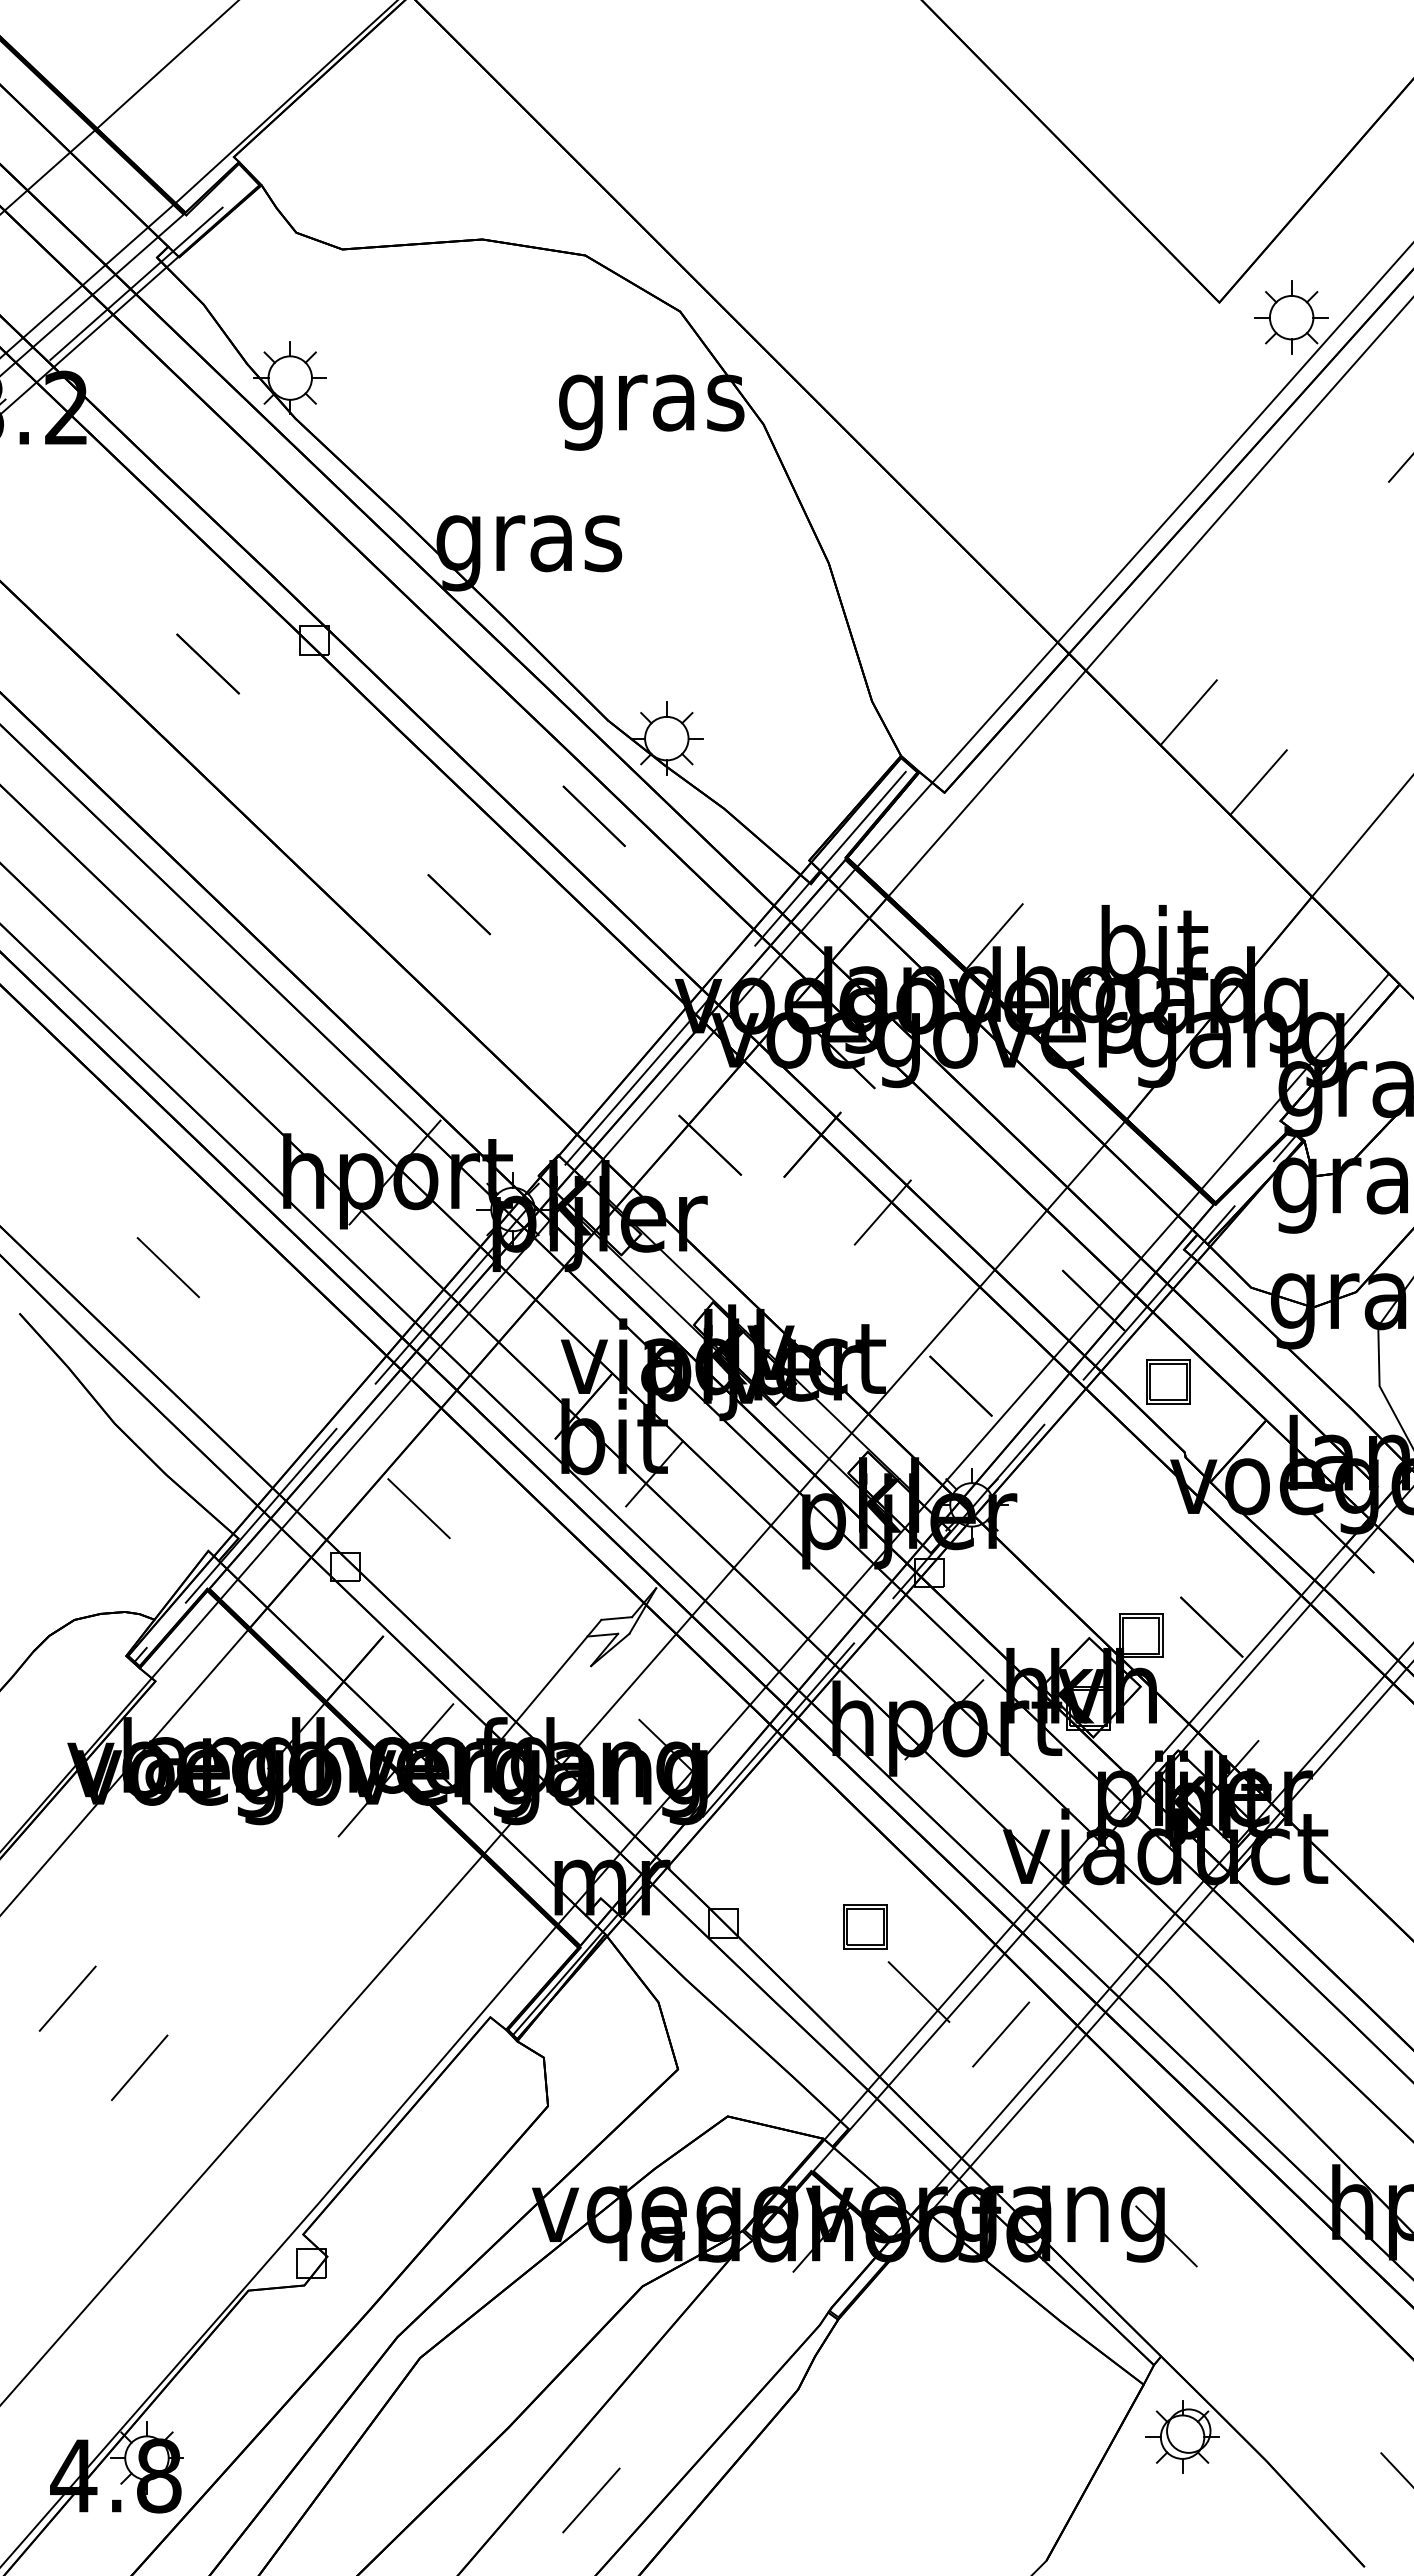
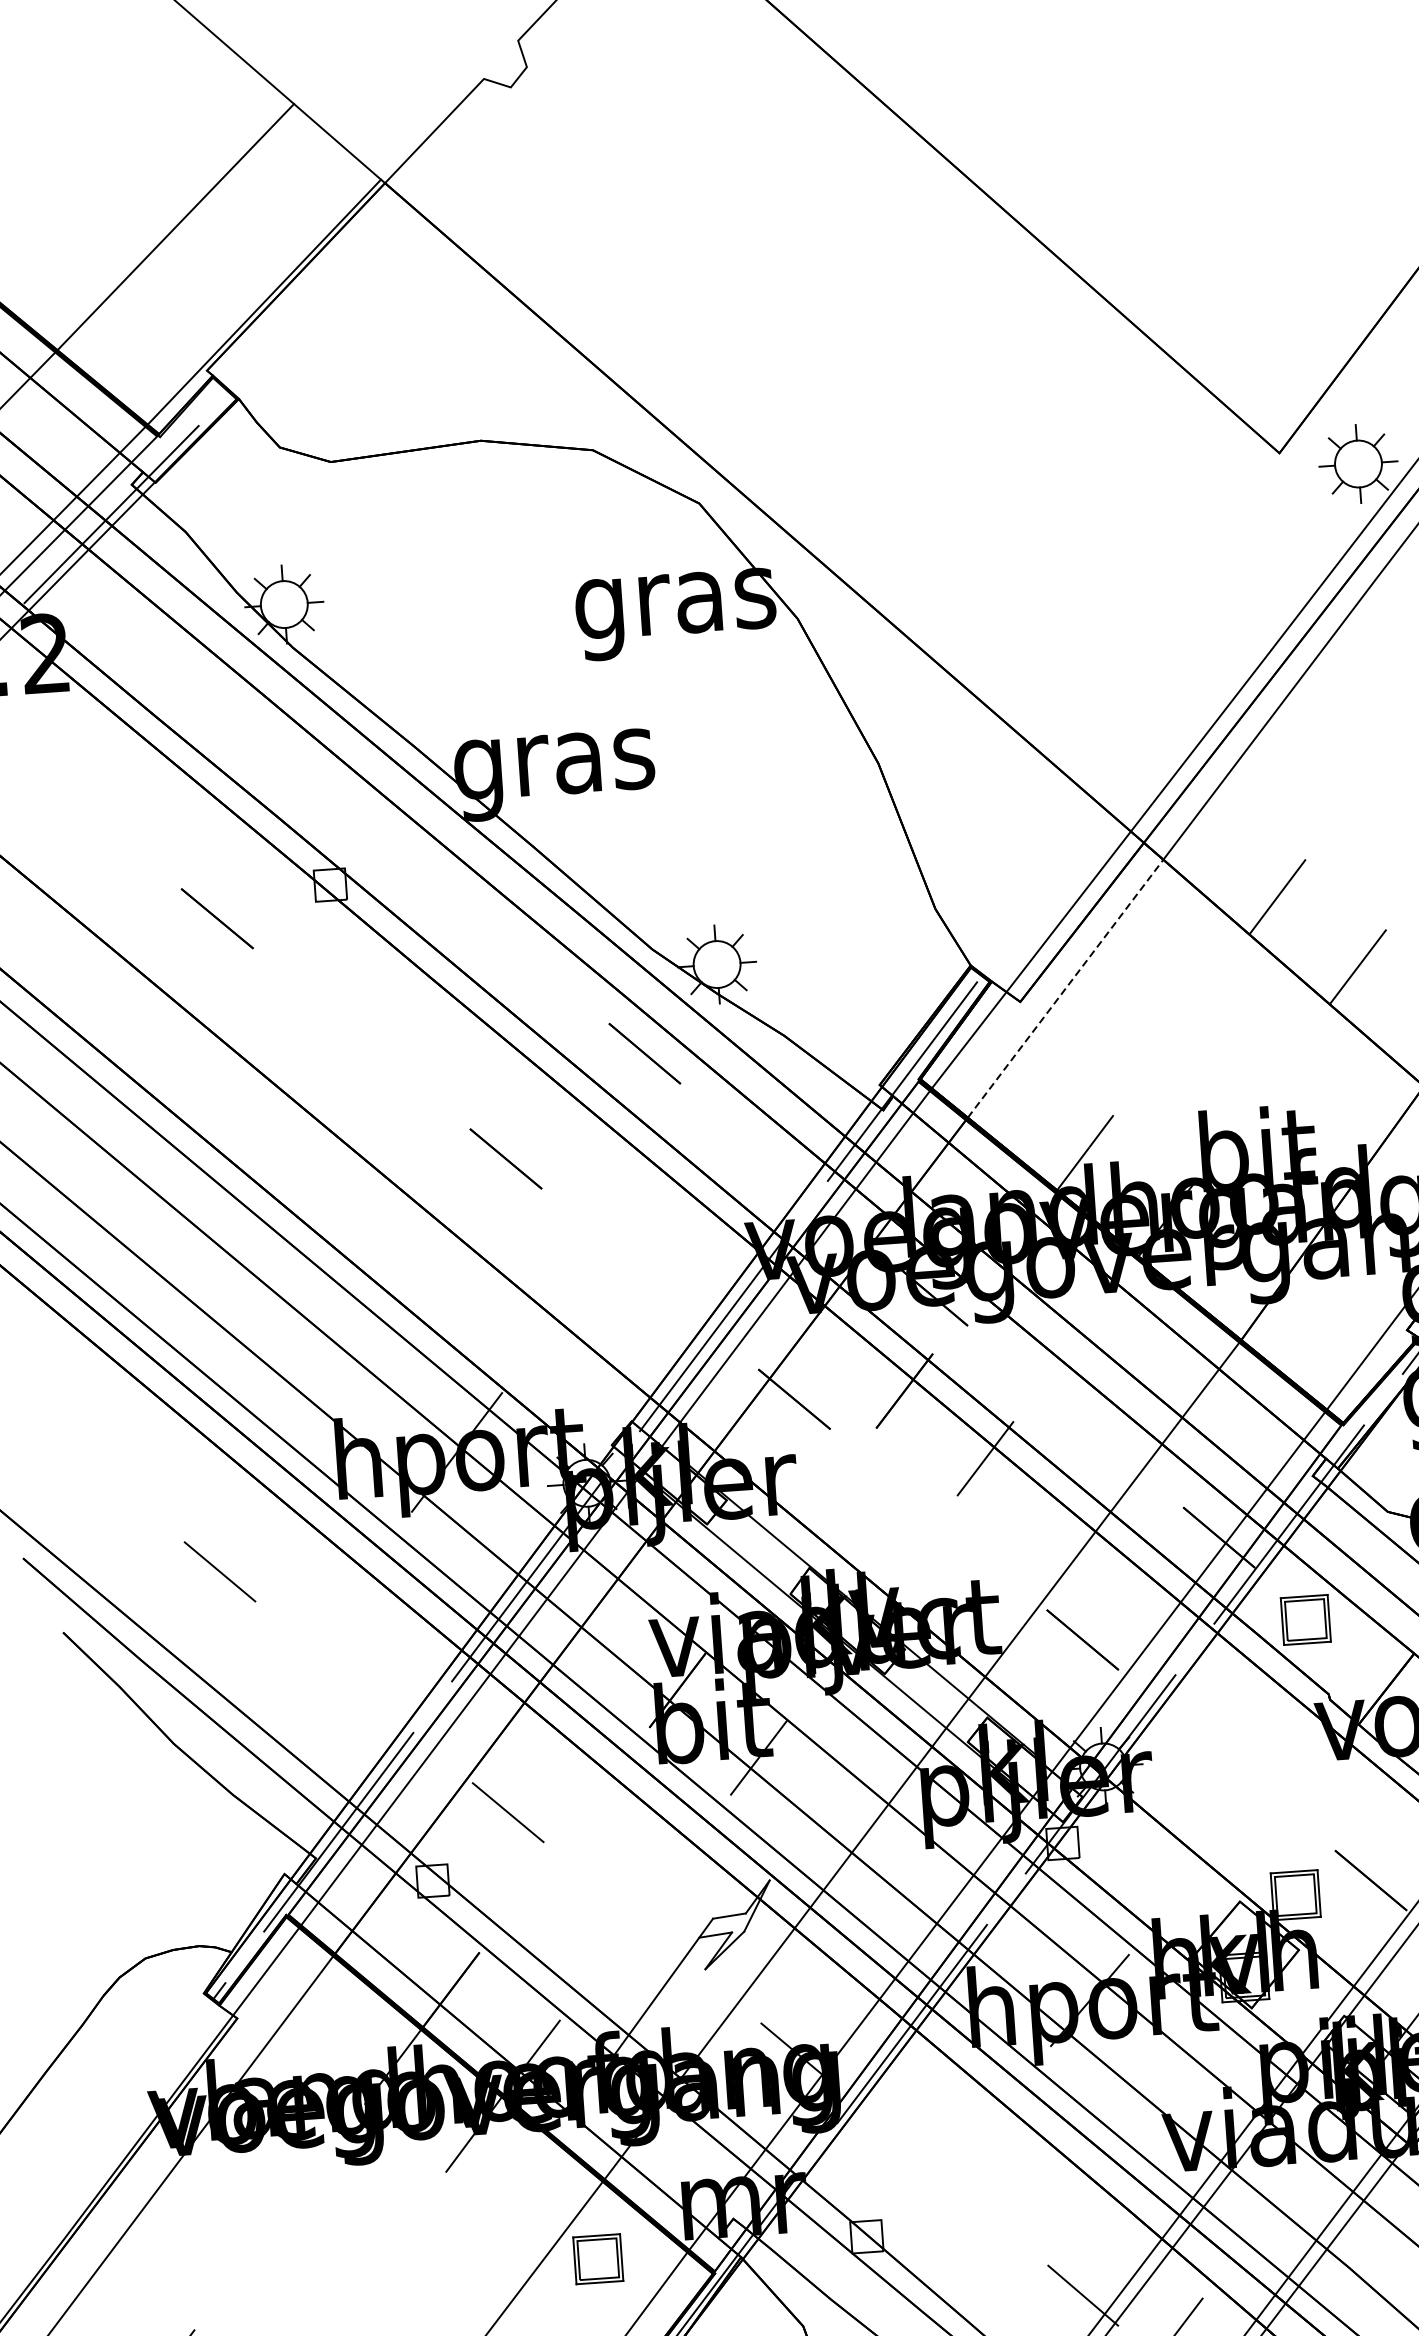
line: (987, 783) -> (1065, 988), solid -> dashed
part: (865, 1926) -> (598, 2258), moved

